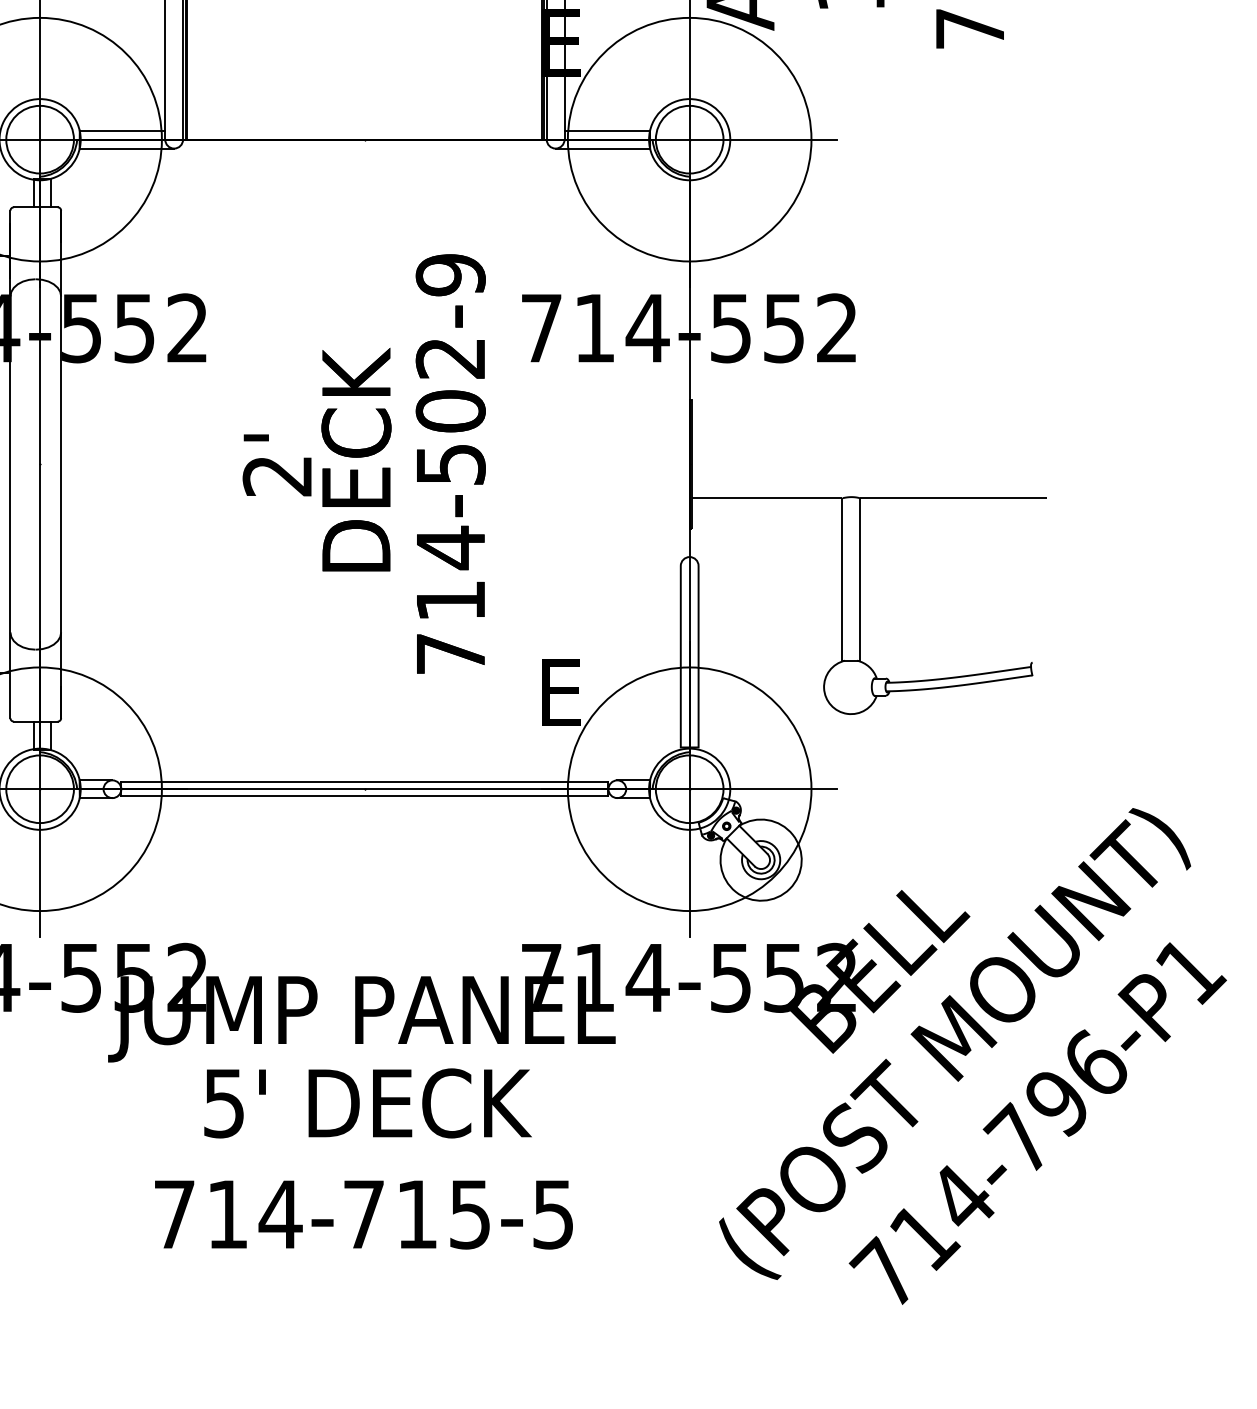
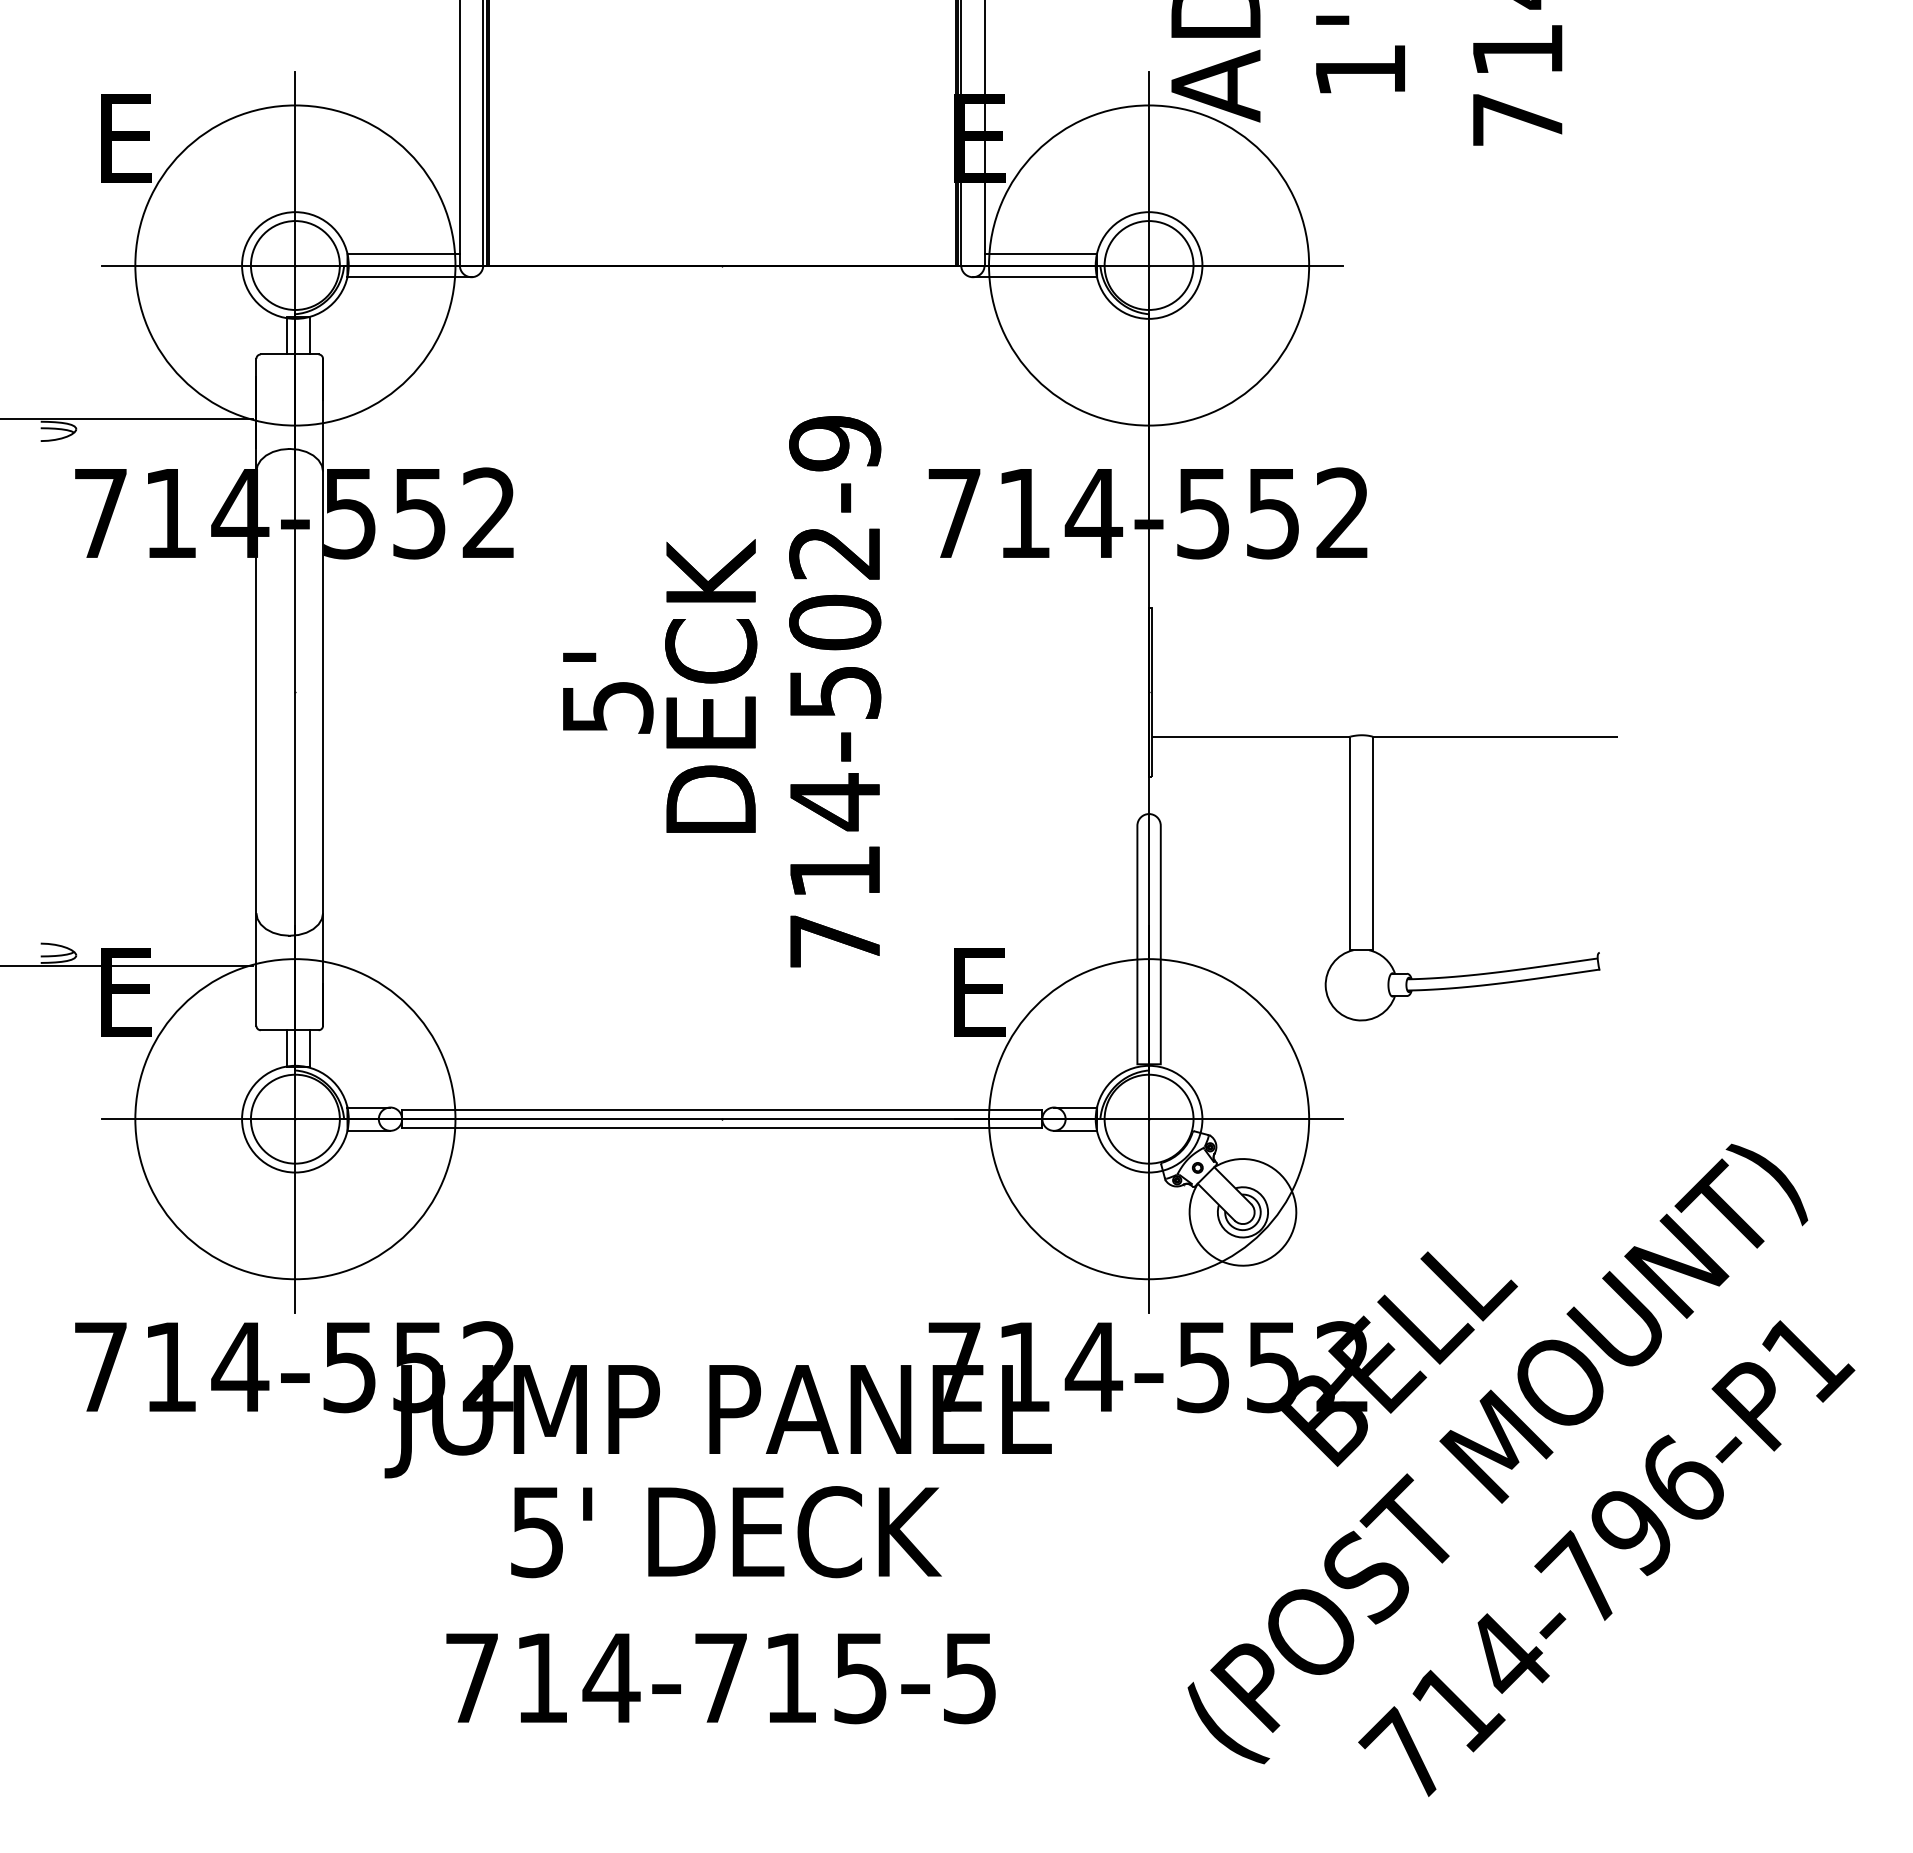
text: (277, 476) -> (607, 708), 2' -> 5'

